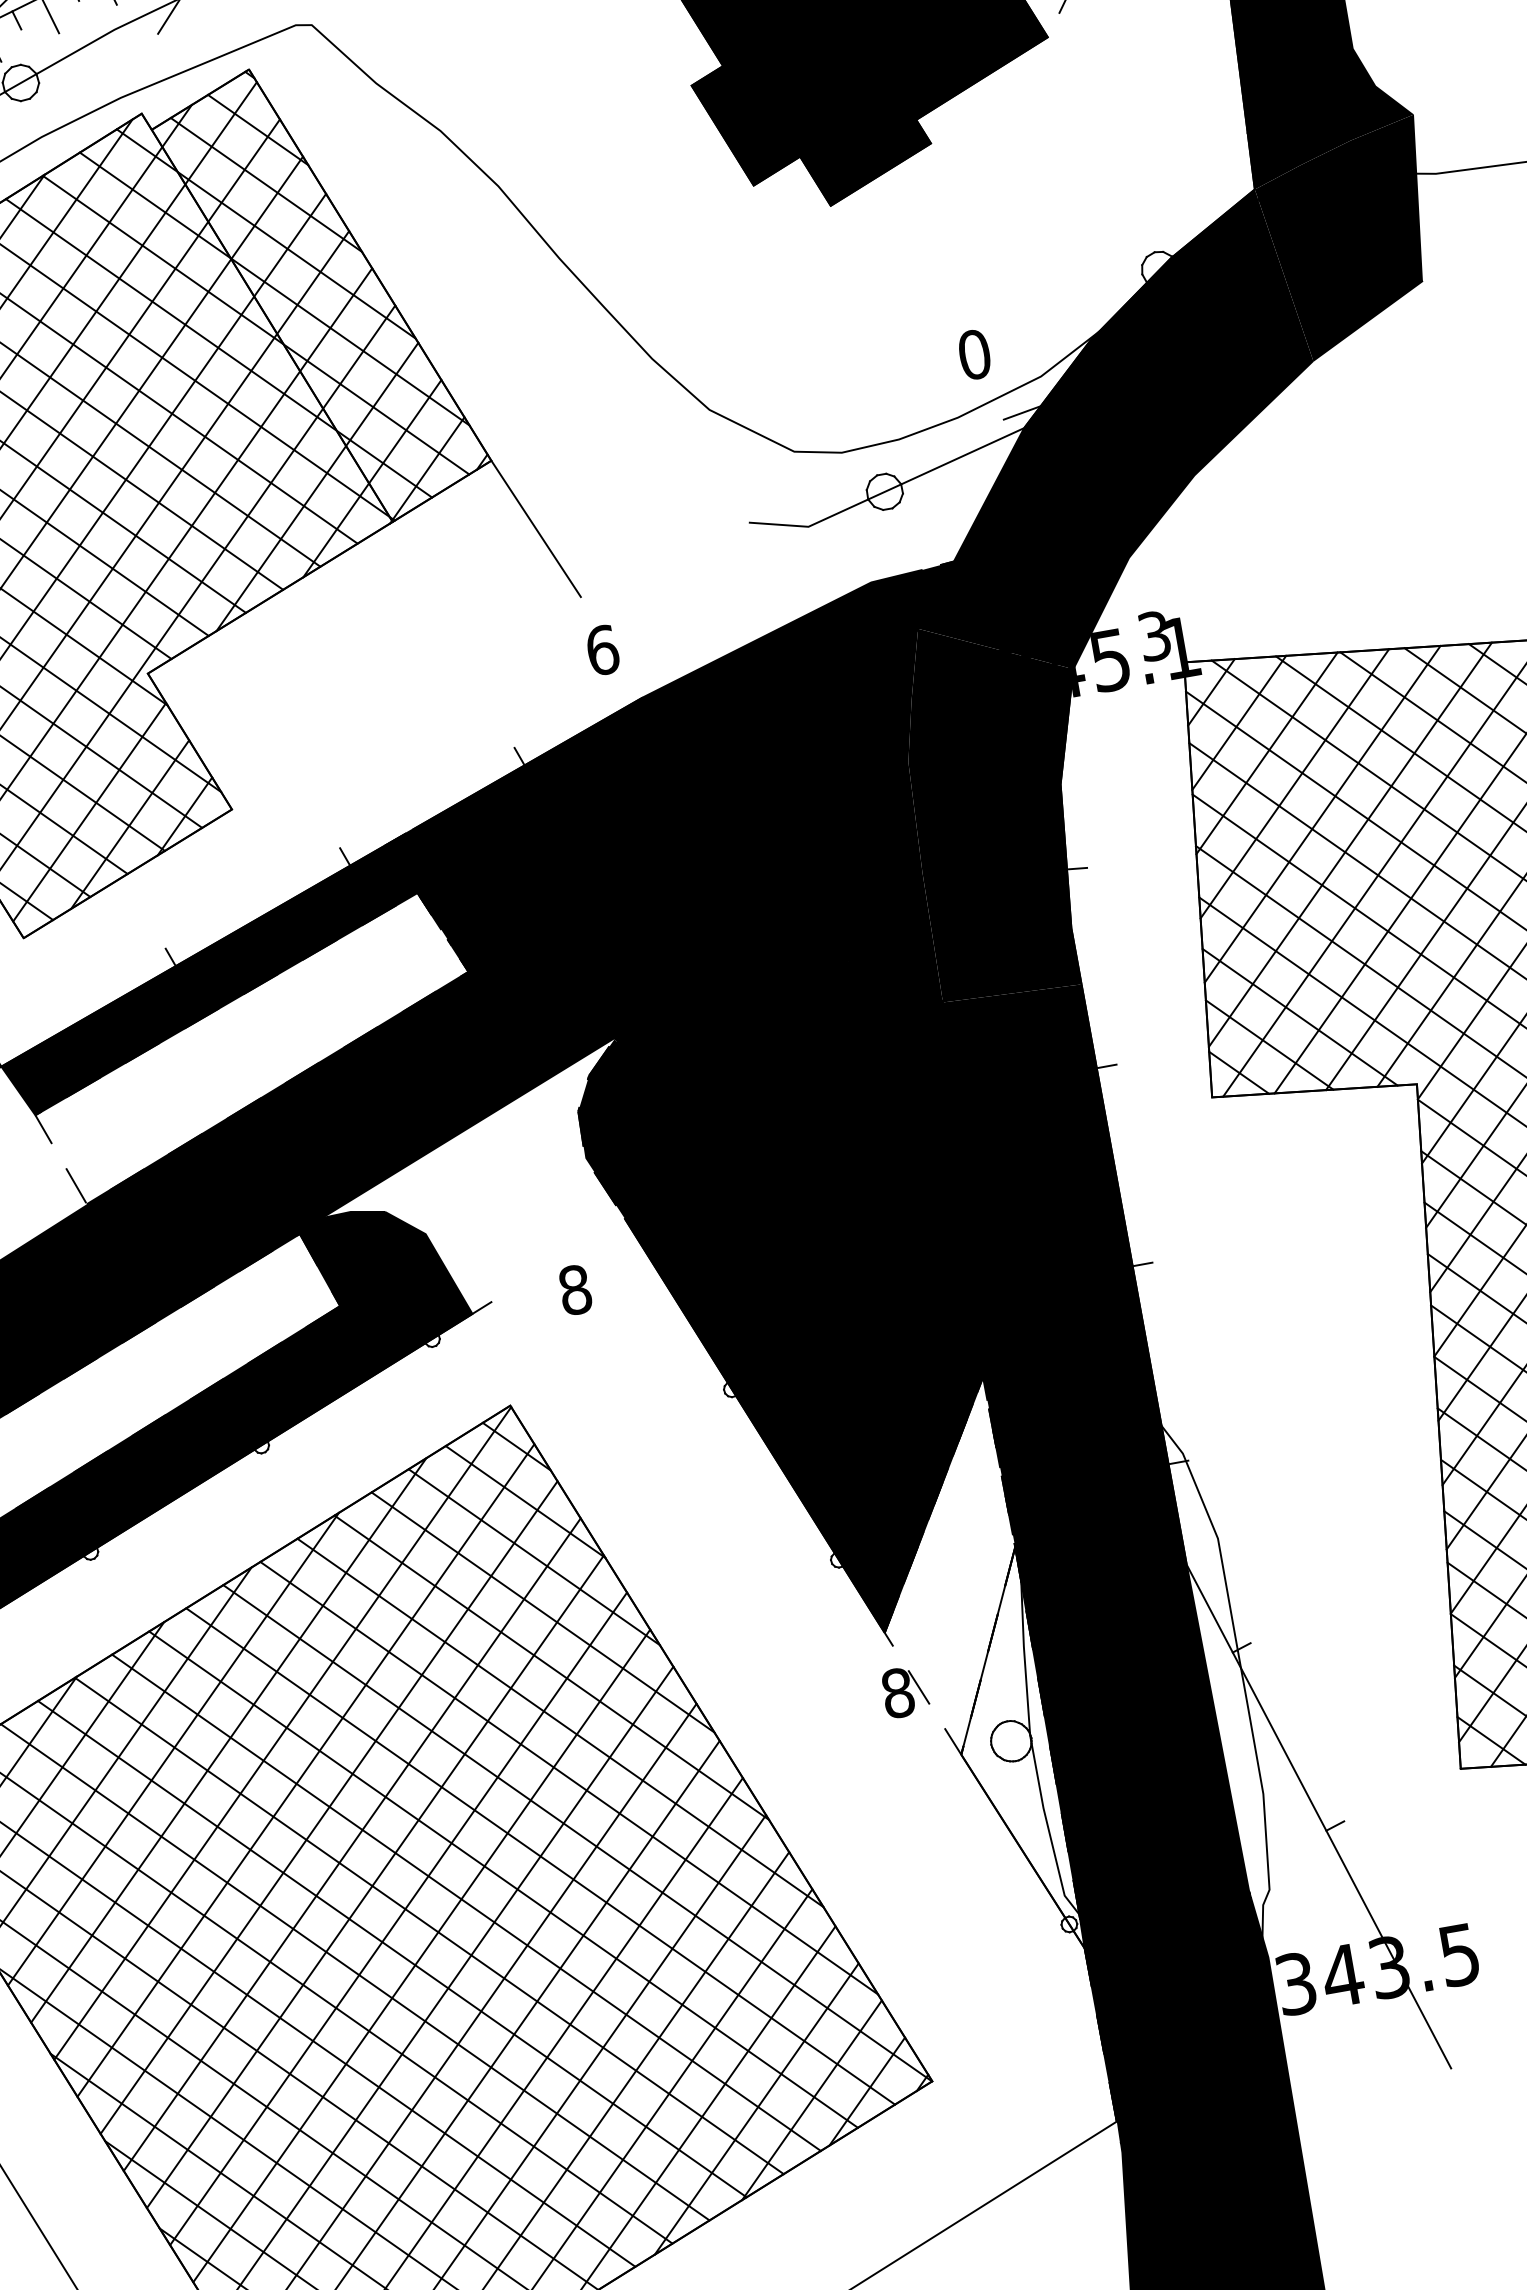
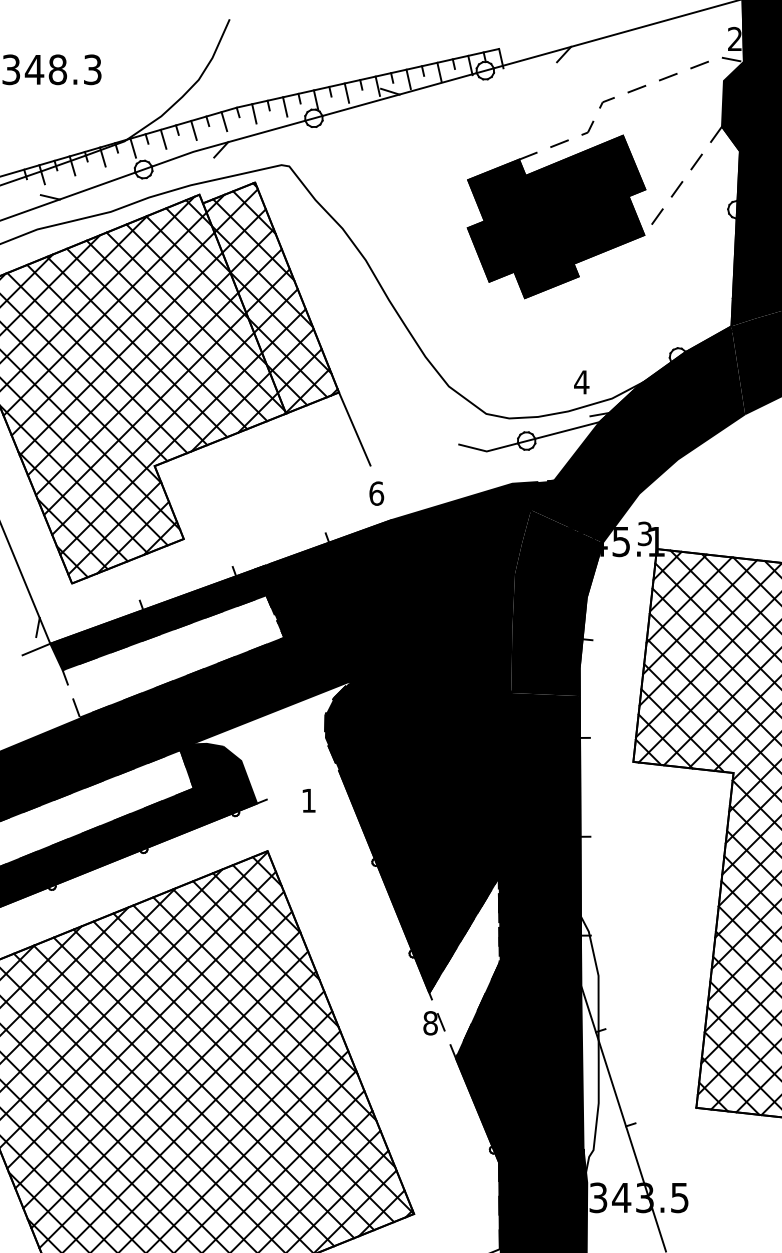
text: (974, 355) -> (581, 382), 0 -> 4
text: (574, 1289) -> (308, 800), 8 -> 1
fill: (1005, 1755) -> (477, 1062), added

